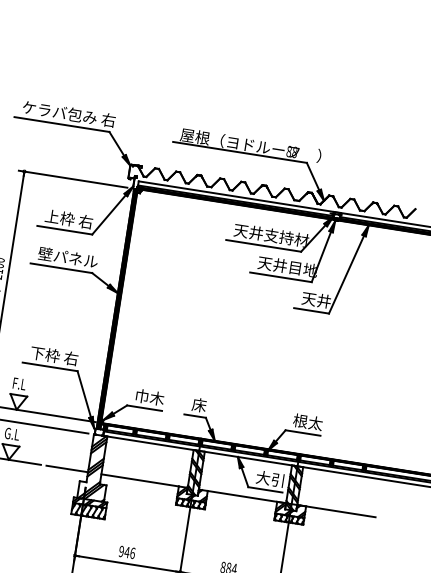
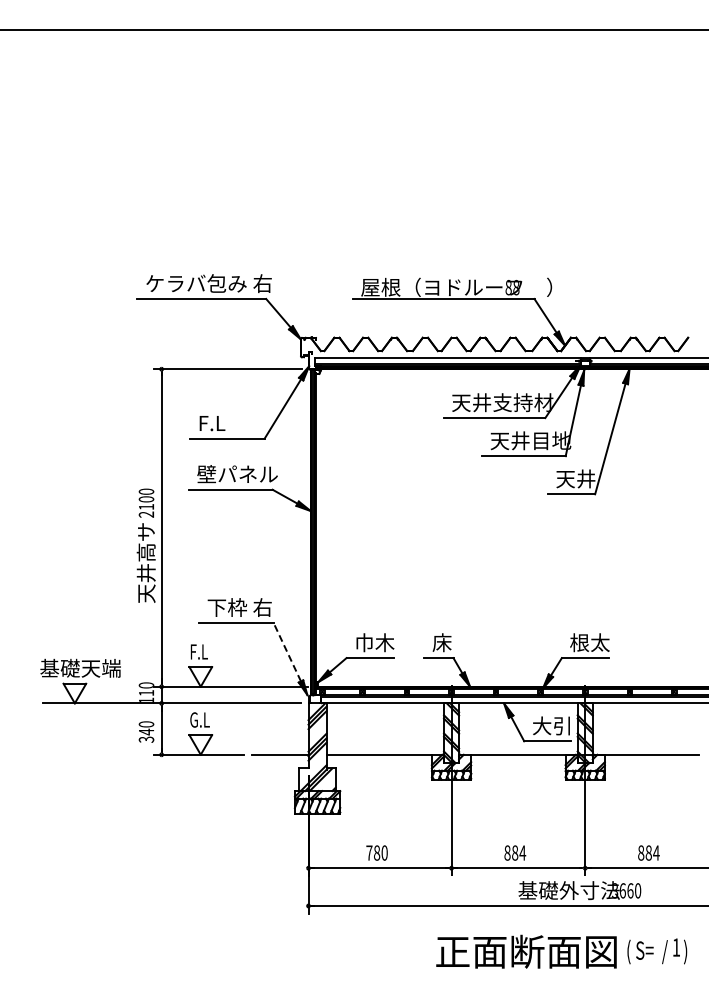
text: (68, 218) -> (230, 422), 上枠 右 -> F.L
line: (84, 393) -> (287, 651), solid -> dashed
text: (126, 551) -> (376, 852), 946 -> 780

